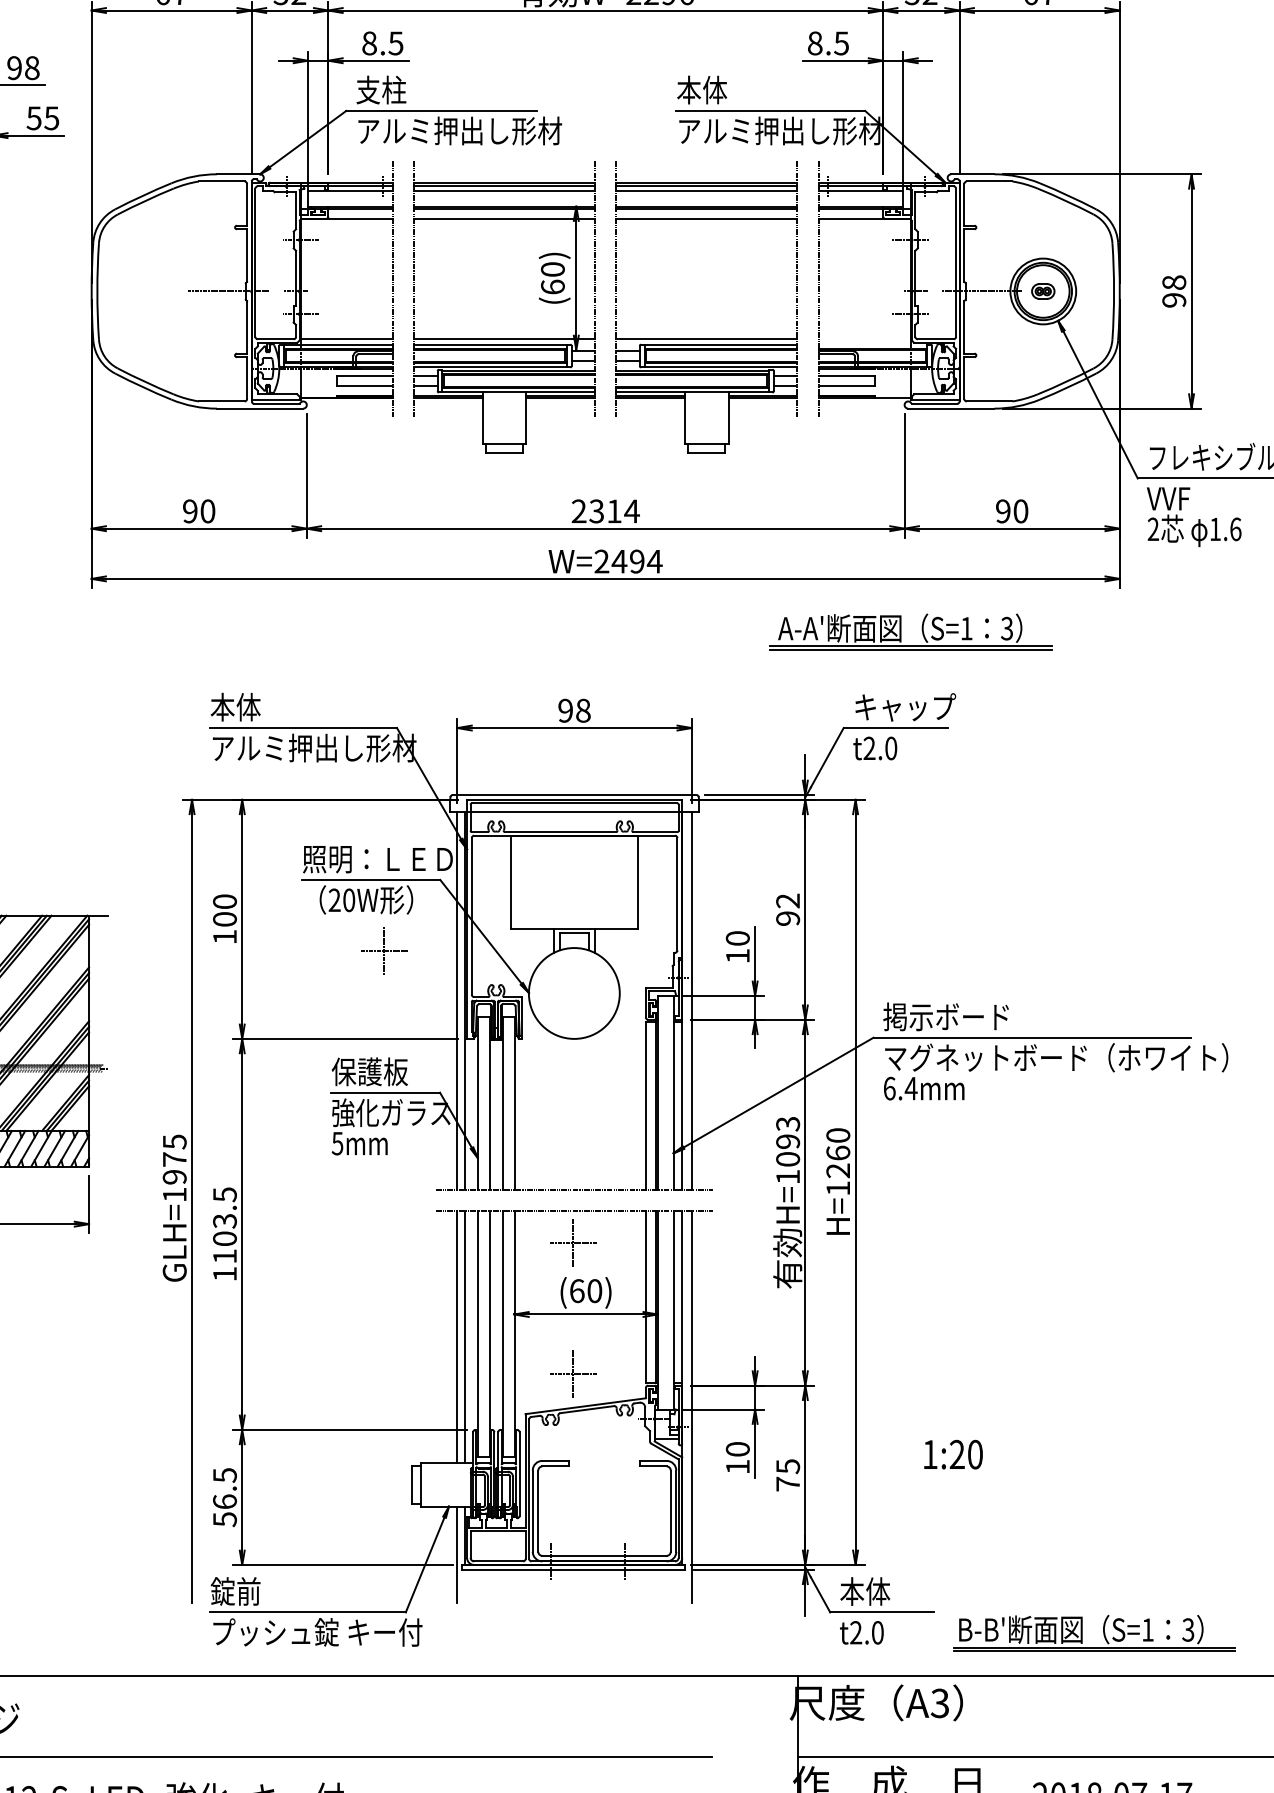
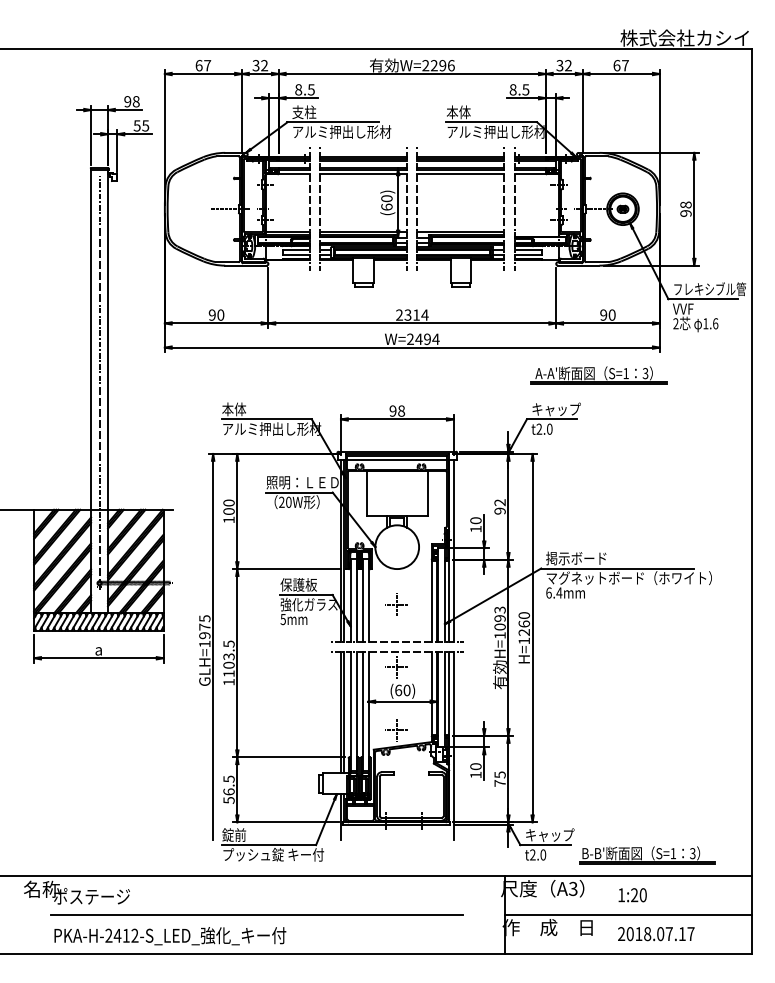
part: (909, 632) -> (598, 375), moved
part: (383, 950) -> (396, 604), moved
text: (952, 1455) -> (632, 895), moved
text: (890, 1590) -> (549, 834), 本体 -> キャップ

